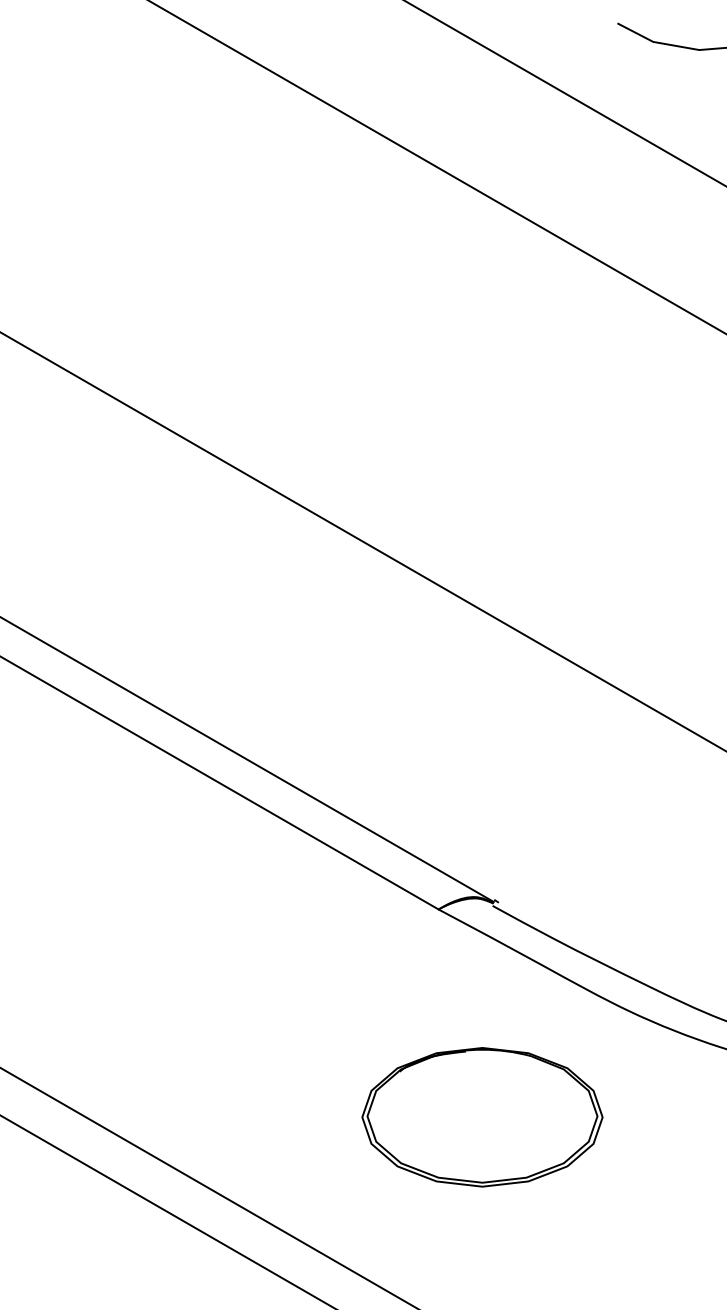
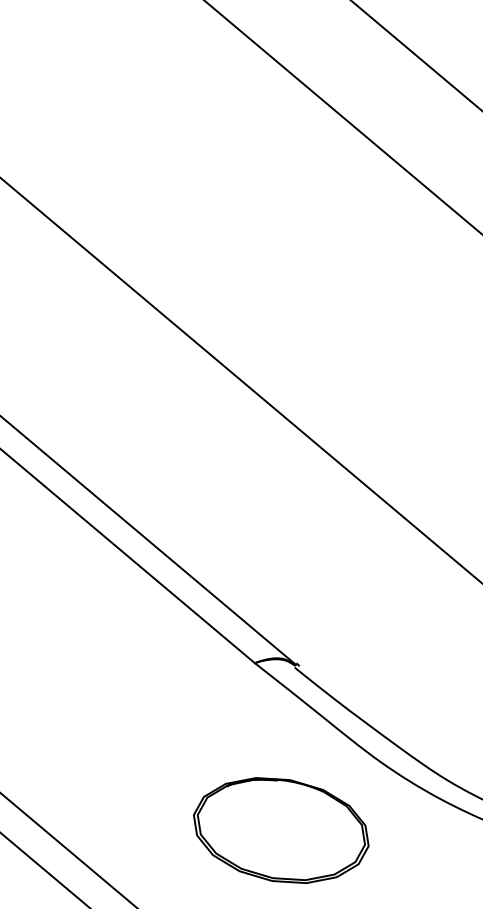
part: (482, 1117) -> (281, 830), moved

